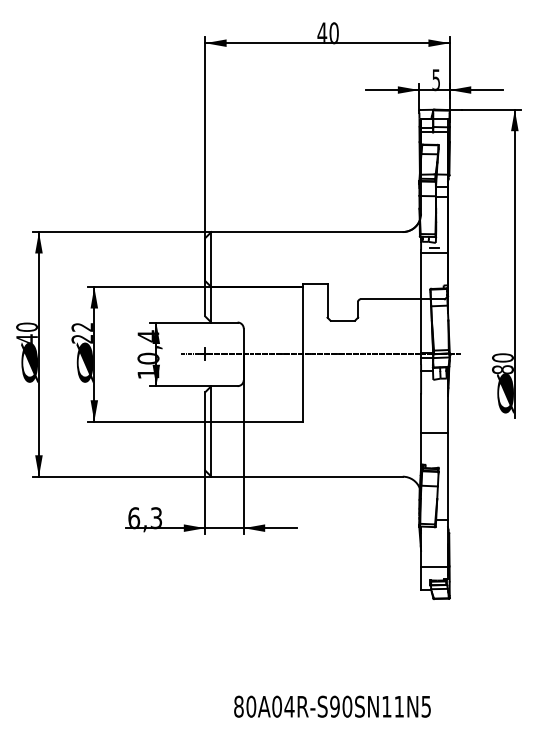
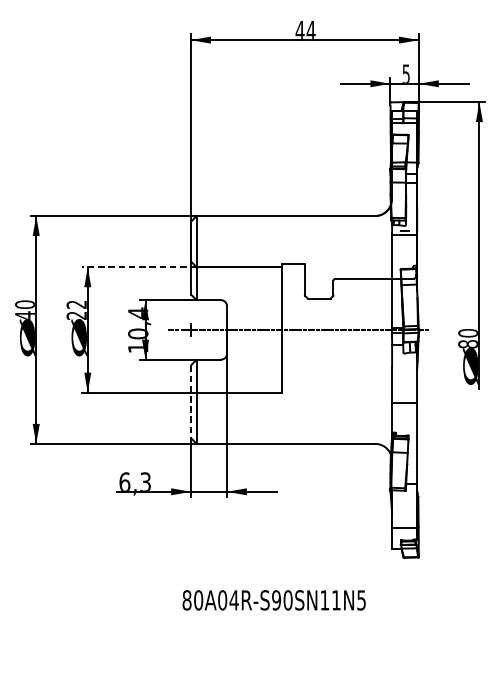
text: (334, 33) -> (311, 31), 40 -> 44
line: (149, 287) -> (139, 267), solid -> dashed
line: (205, 431) -> (191, 401), solid -> dashed
text: (332, 706) -> (274, 600), moved

